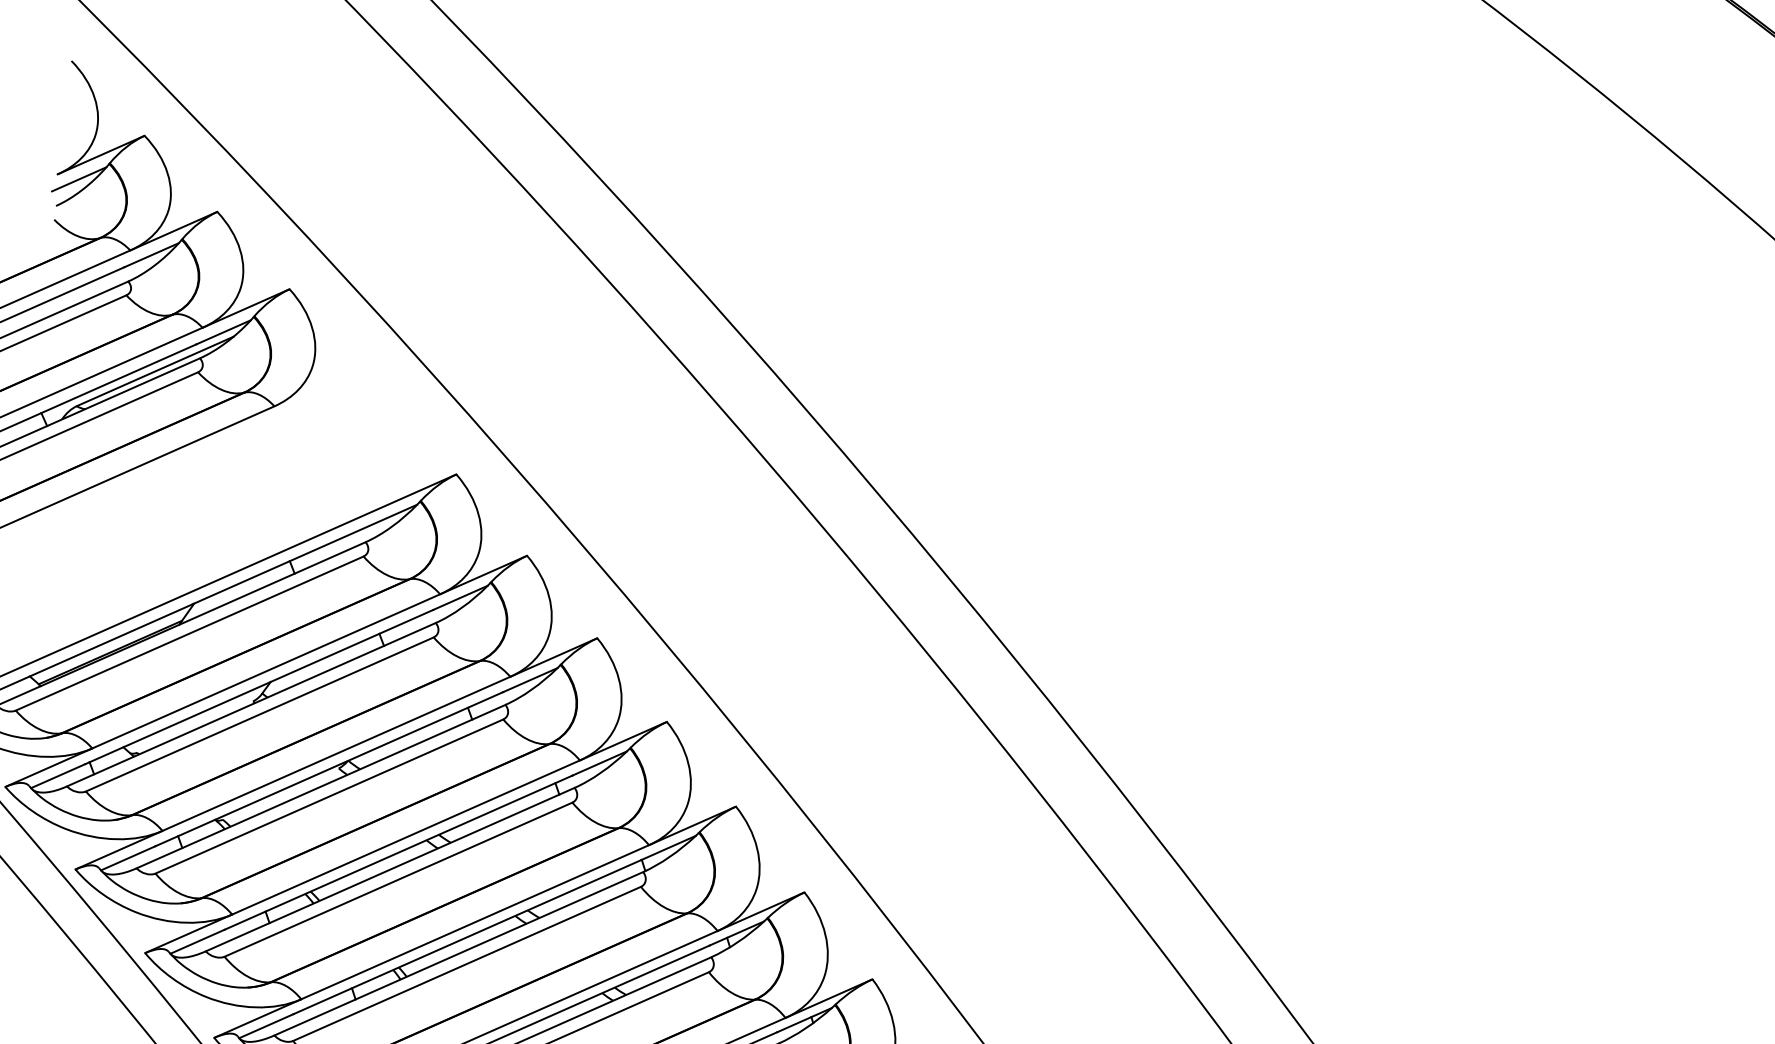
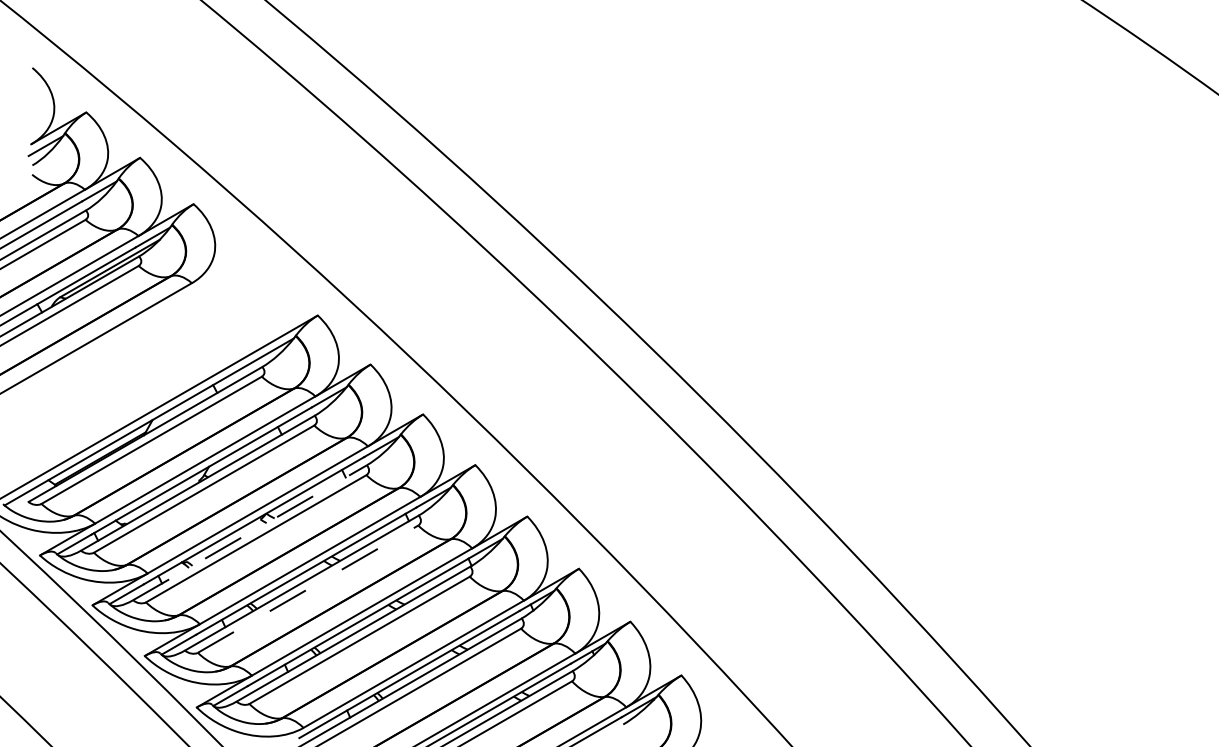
line: (320, 786) -> (249, 532), solid -> dashed
line: (399, 878) -> (308, 588), solid -> dashed

